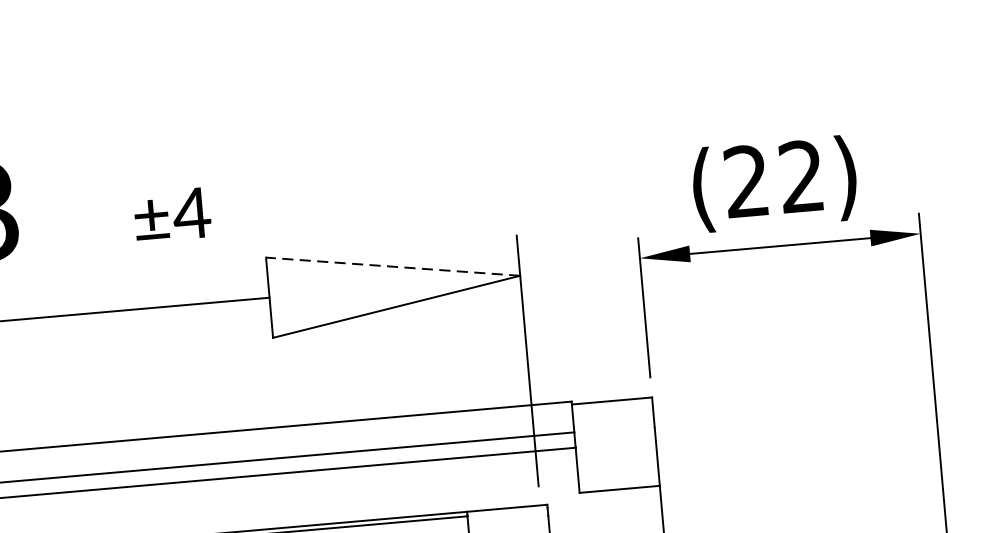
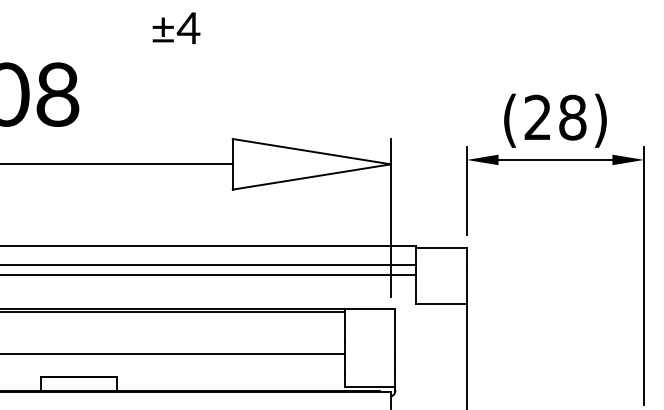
text: (801, 176) -> (572, 117), (22) -> (28)
text: (172, 213) -> (176, 27), moved
line: (392, 266) -> (311, 151), dashed -> solid

